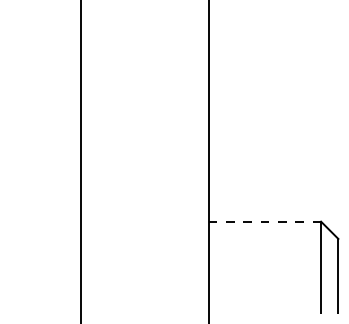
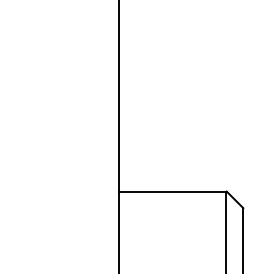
line: (265, 221) -> (173, 191), dashed -> solid

